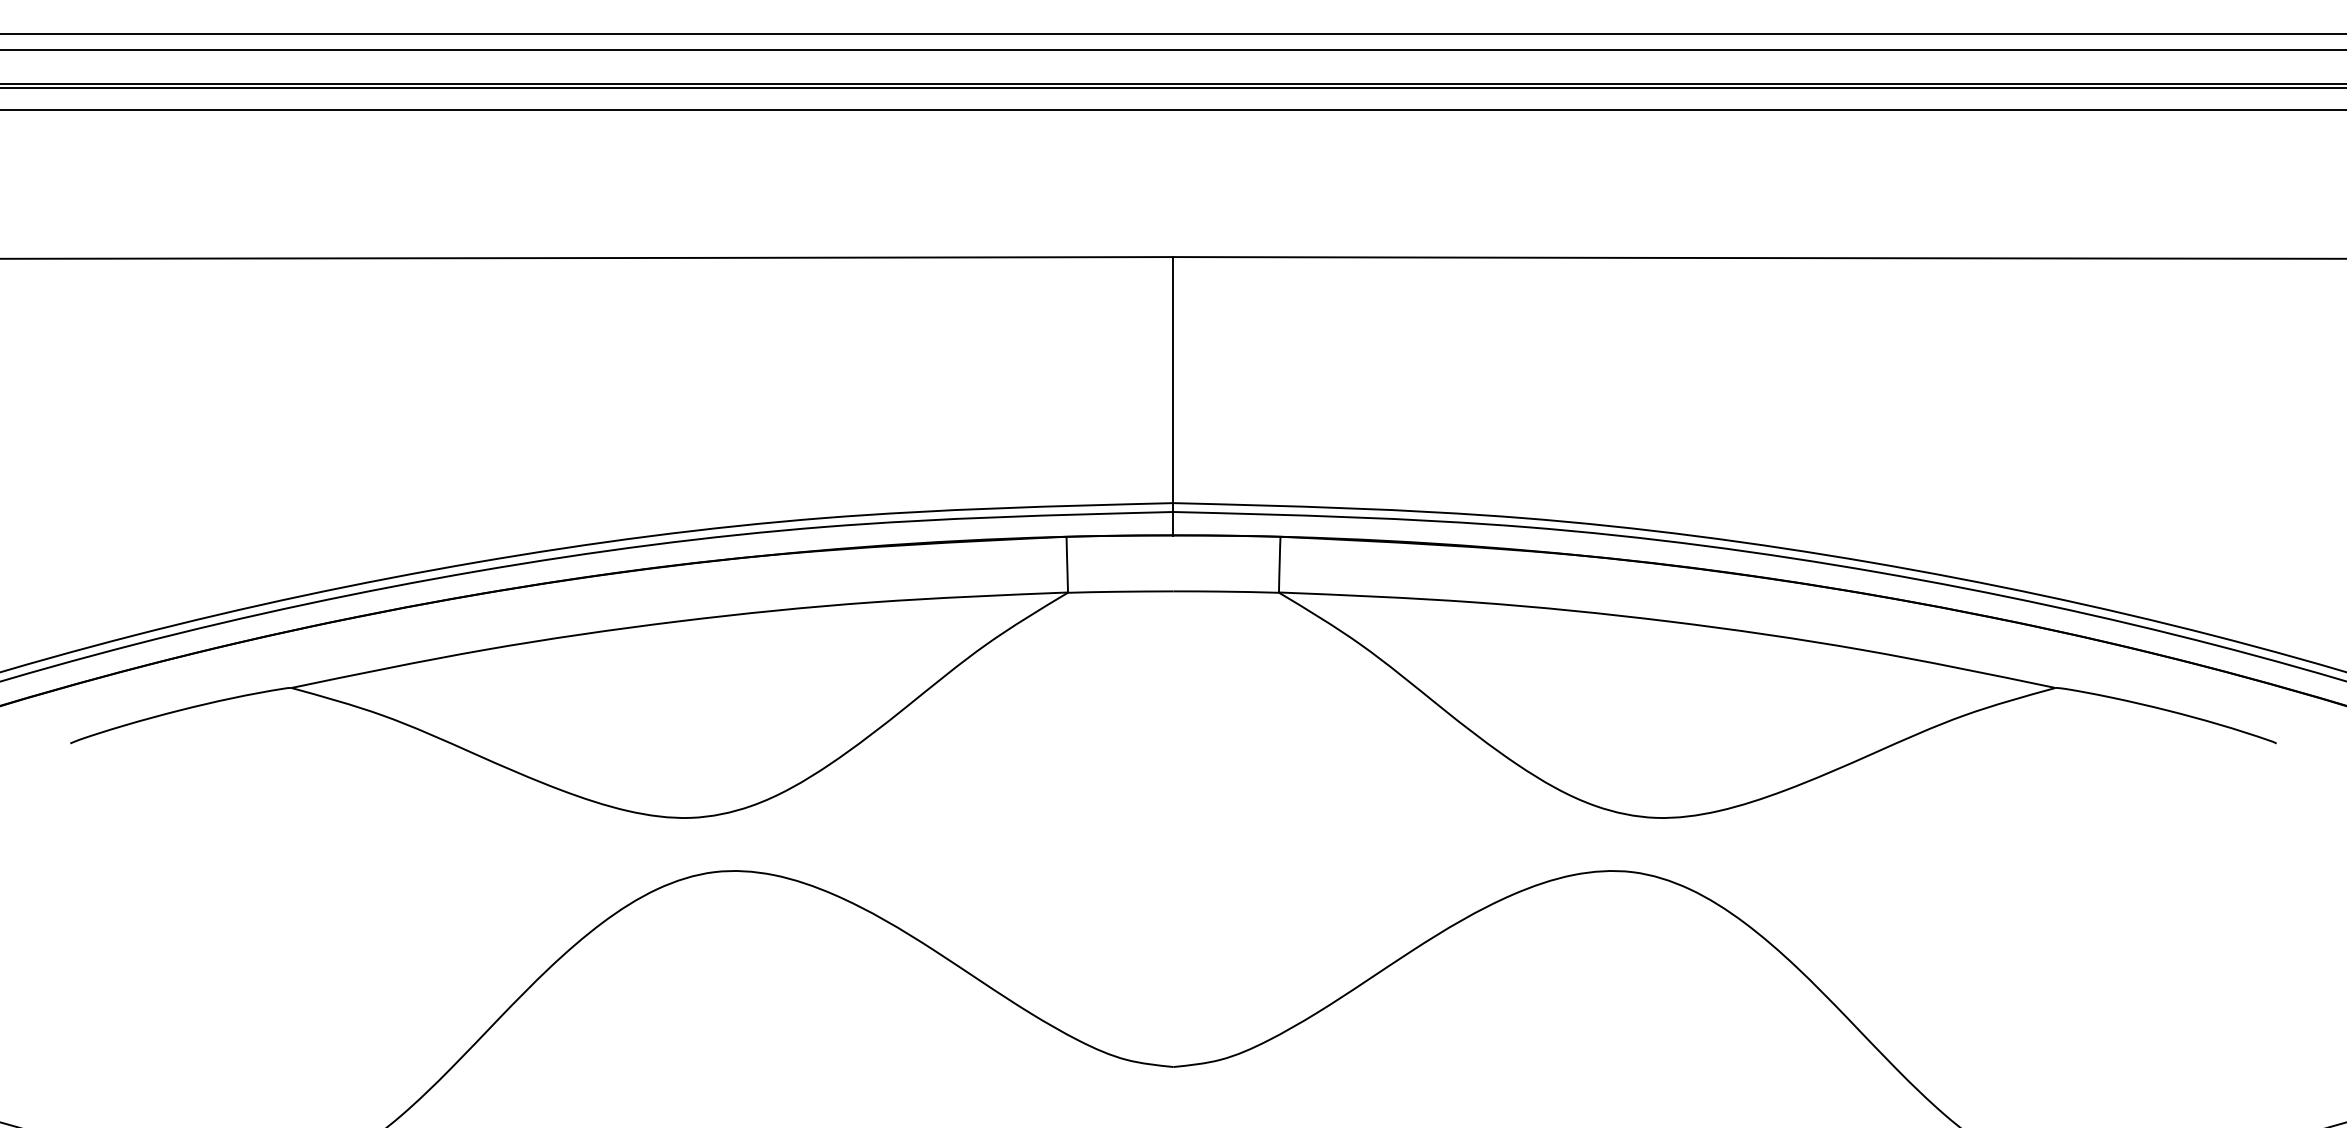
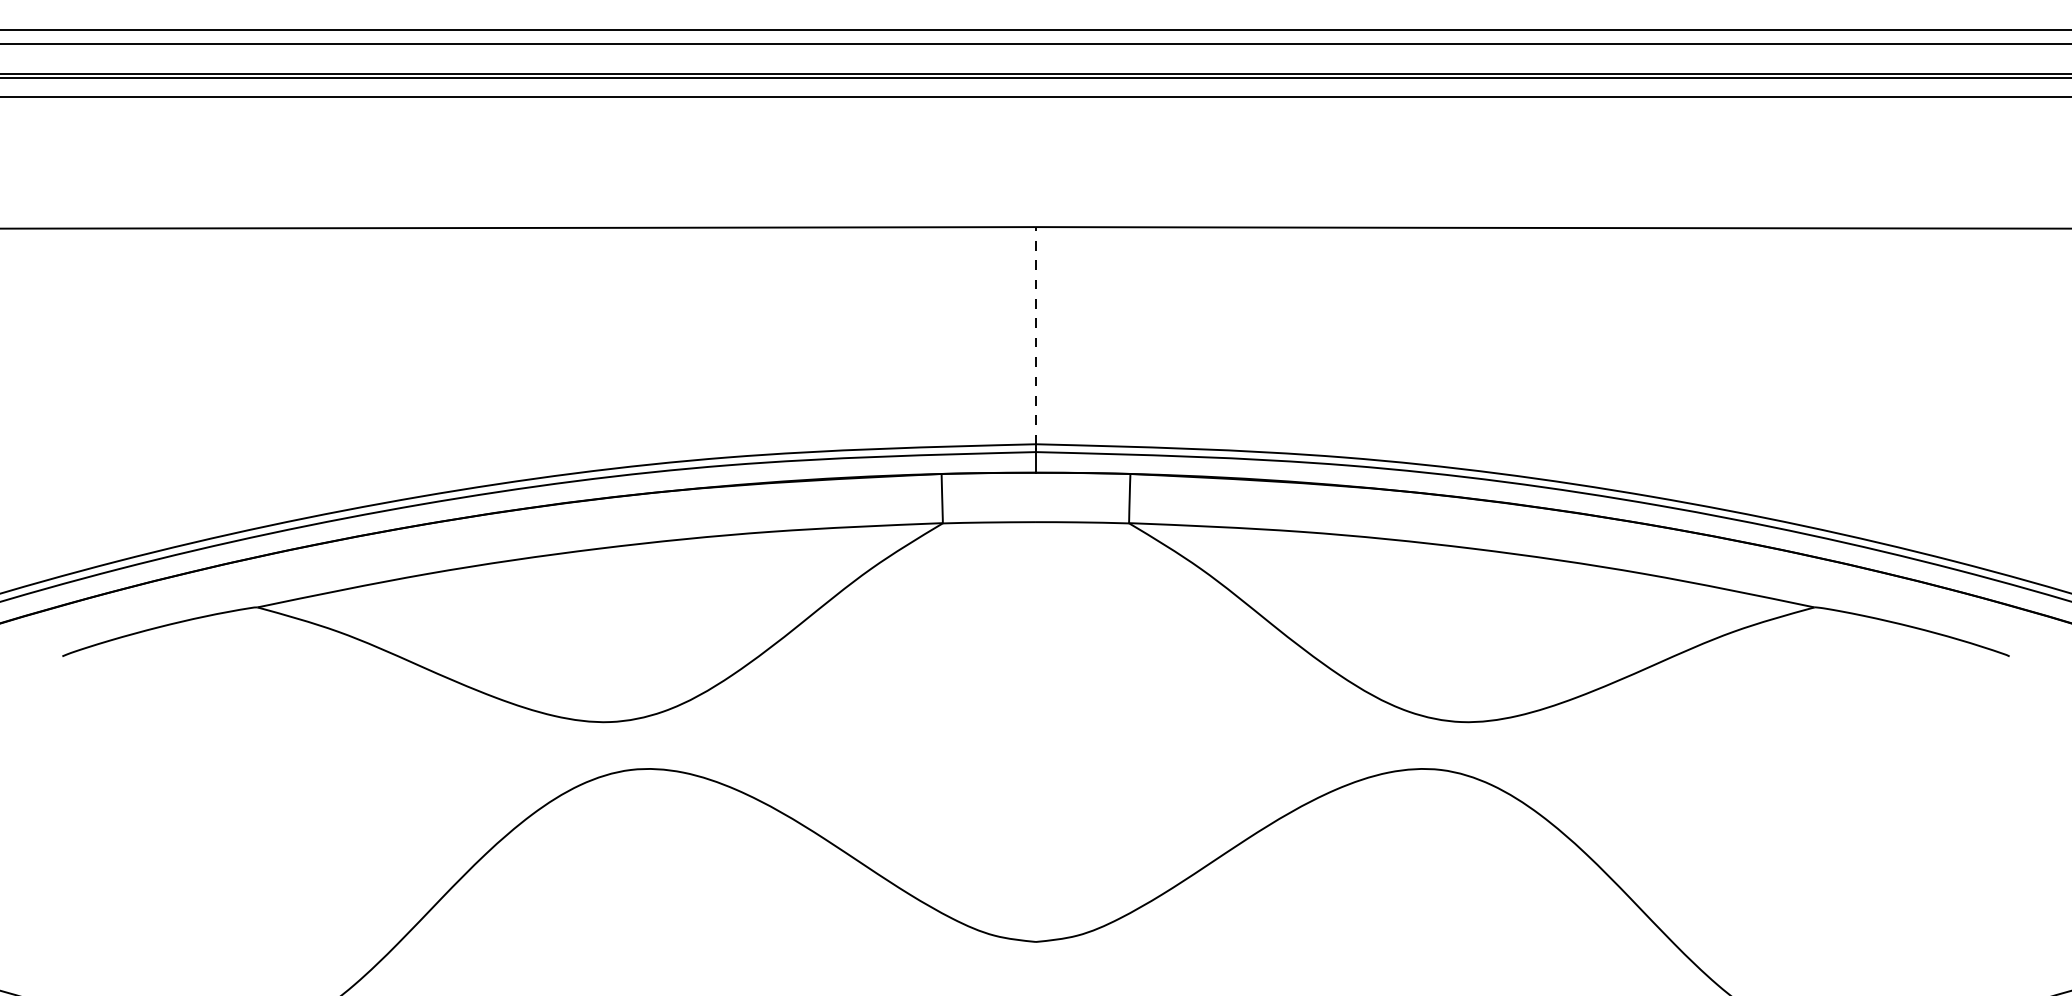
line: (1173, 379) -> (1036, 335), solid -> dashed

